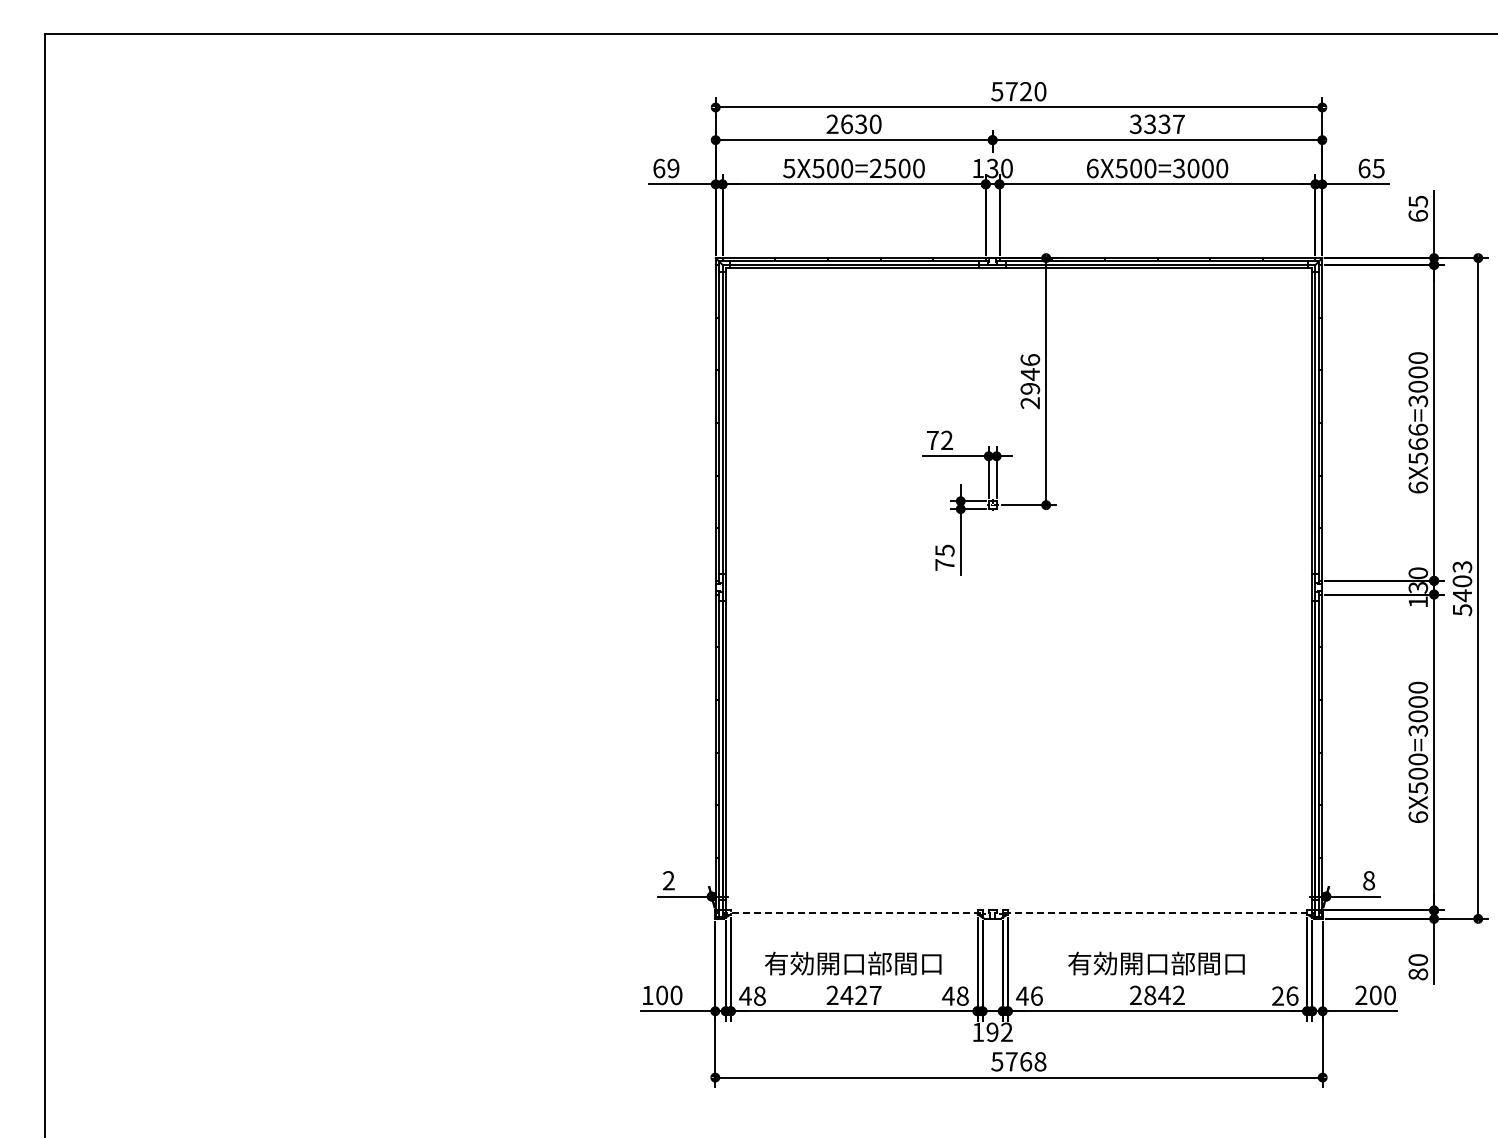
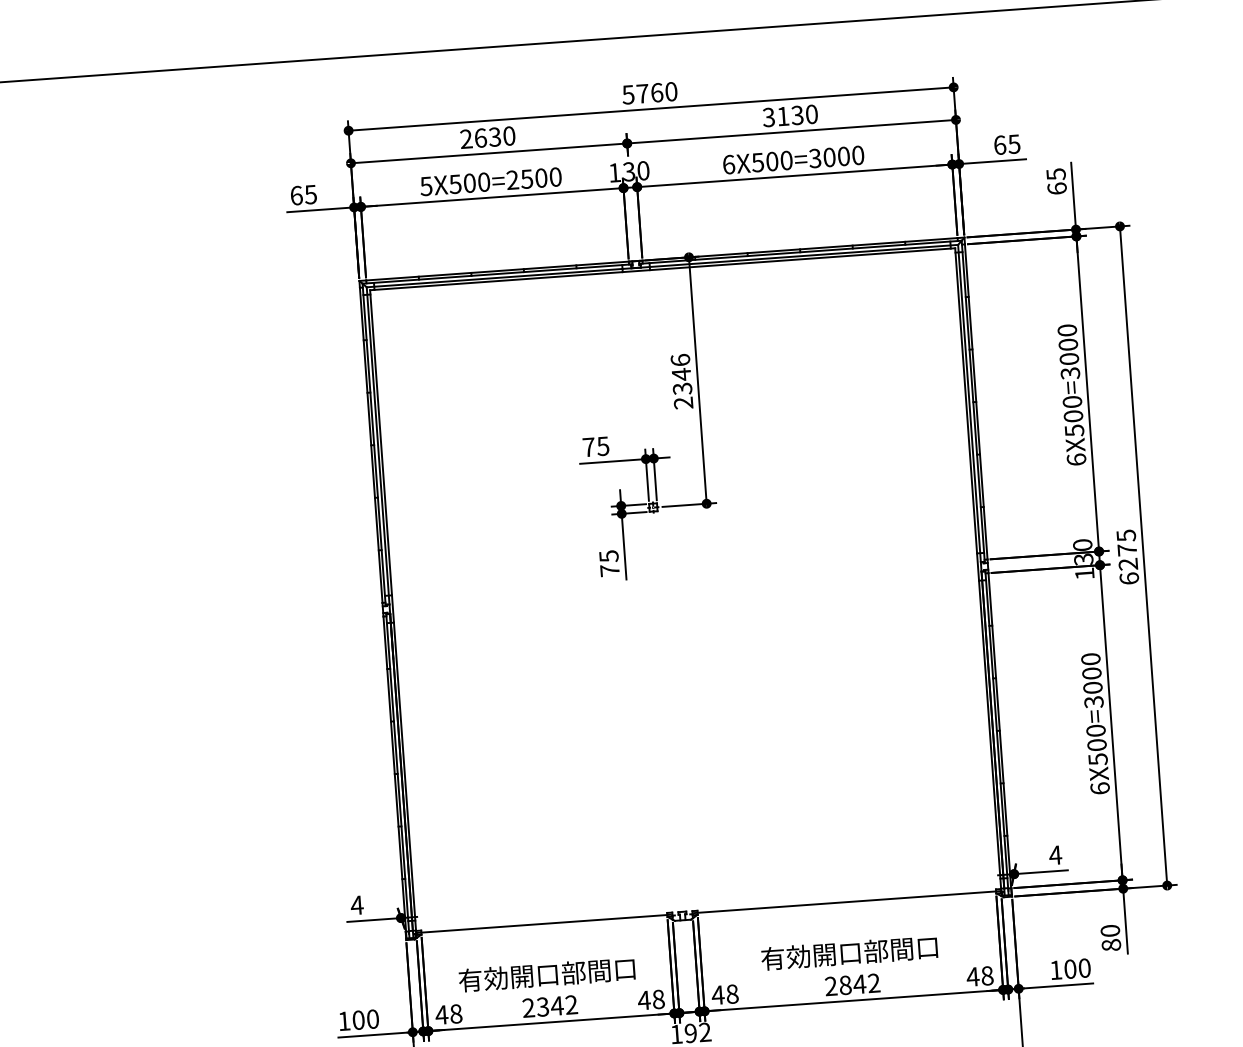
text: (1026, 91) -> (657, 92), 5720 -> 5760
text: (1164, 124) -> (797, 115), 3337 -> 3130
text: (673, 168) -> (310, 194), 69 -> 65
text: (1030, 388) -> (682, 388), 2946 -> 2346
text: (1417, 436) -> (1072, 408), 6X566=3000 -> 6X500=3000
text: (946, 440) -> (602, 446), 72 -> 75
text: (1462, 588) -> (1127, 557), 5403 -> 6275
text: (668, 880) -> (356, 905), 2 -> 4
text: (1368, 880) -> (1055, 855), 8 -> 4
line: (854, 912) -> (544, 923), dashed -> solid
line: (1158, 912) -> (847, 902), dashed -> solid
text: (1361, 994) -> (1056, 969), 200 -> 100
text: (860, 995) -> (556, 1006), 2427 -> 2342
text: (1036, 995) -> (732, 993), 46 -> 48
text: (1284, 995) -> (979, 975), 26 -> 48

